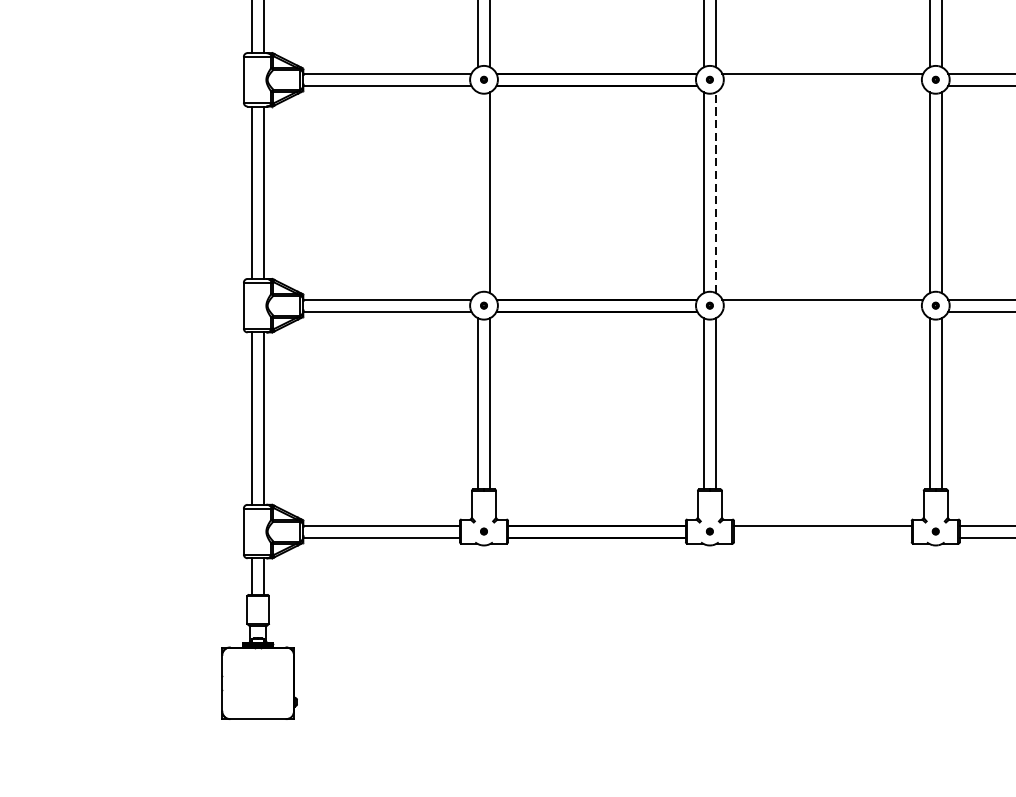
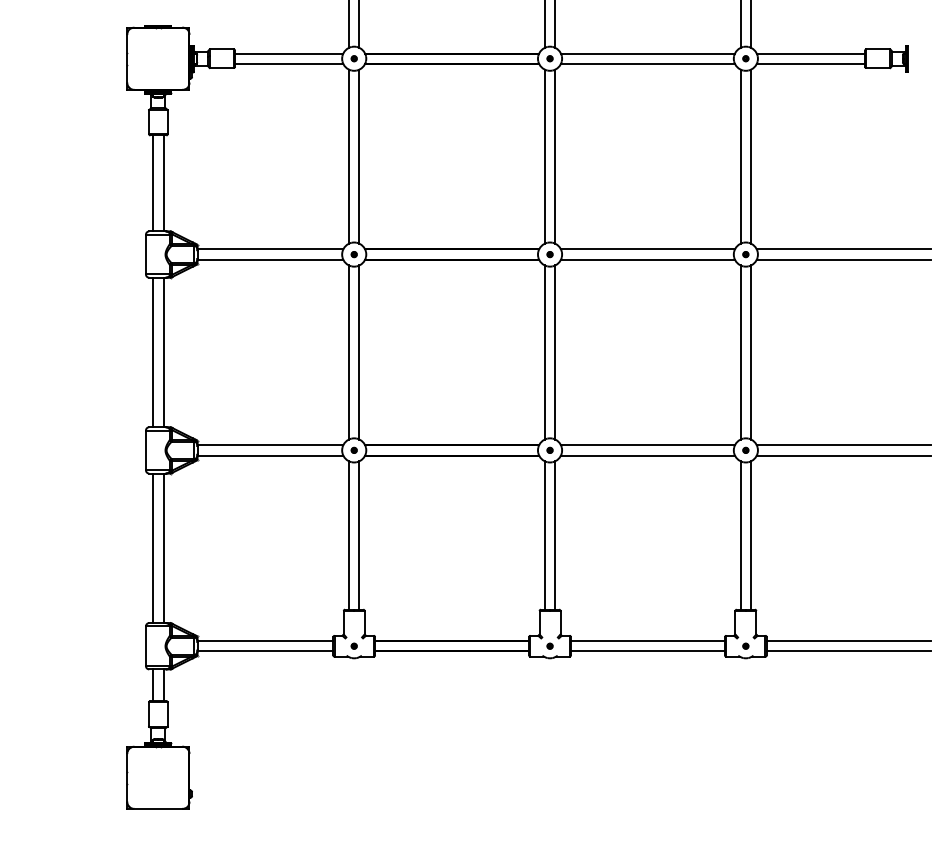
line: (822, 85) -> (647, 259), added
line: (478, 192) -> (349, 352), added
line: (716, 192) -> (555, 352), dashed -> solid
line: (822, 311) -> (647, 455), added
line: (822, 537) -> (647, 651), added

